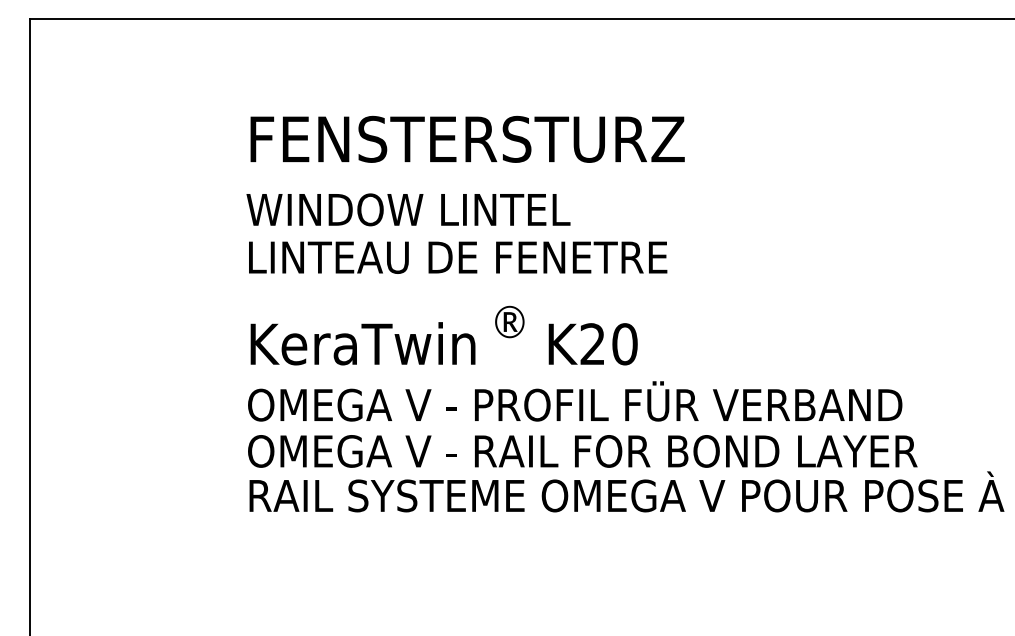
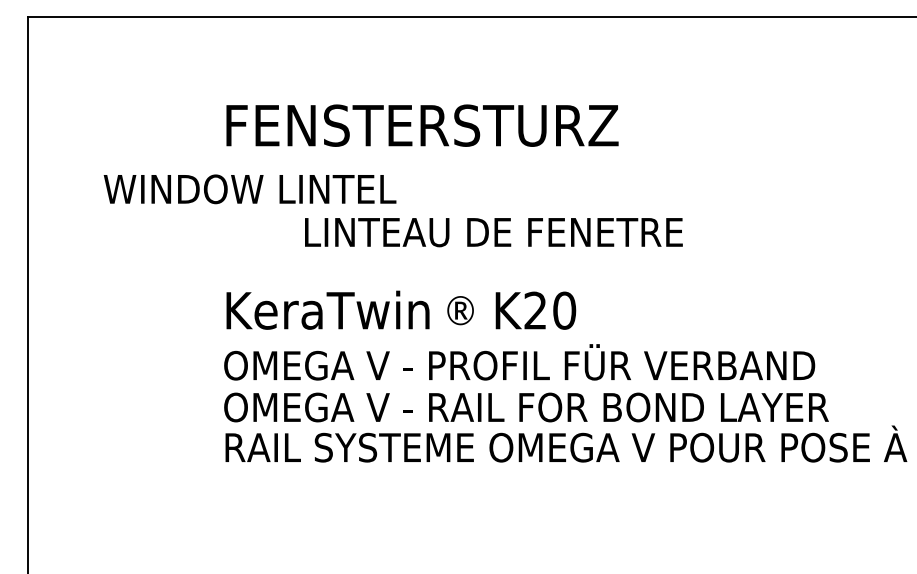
text: (407, 210) -> (249, 189), moved
text: (457, 257) -> (493, 232), moved
text: (509, 321) -> (460, 310), moved

